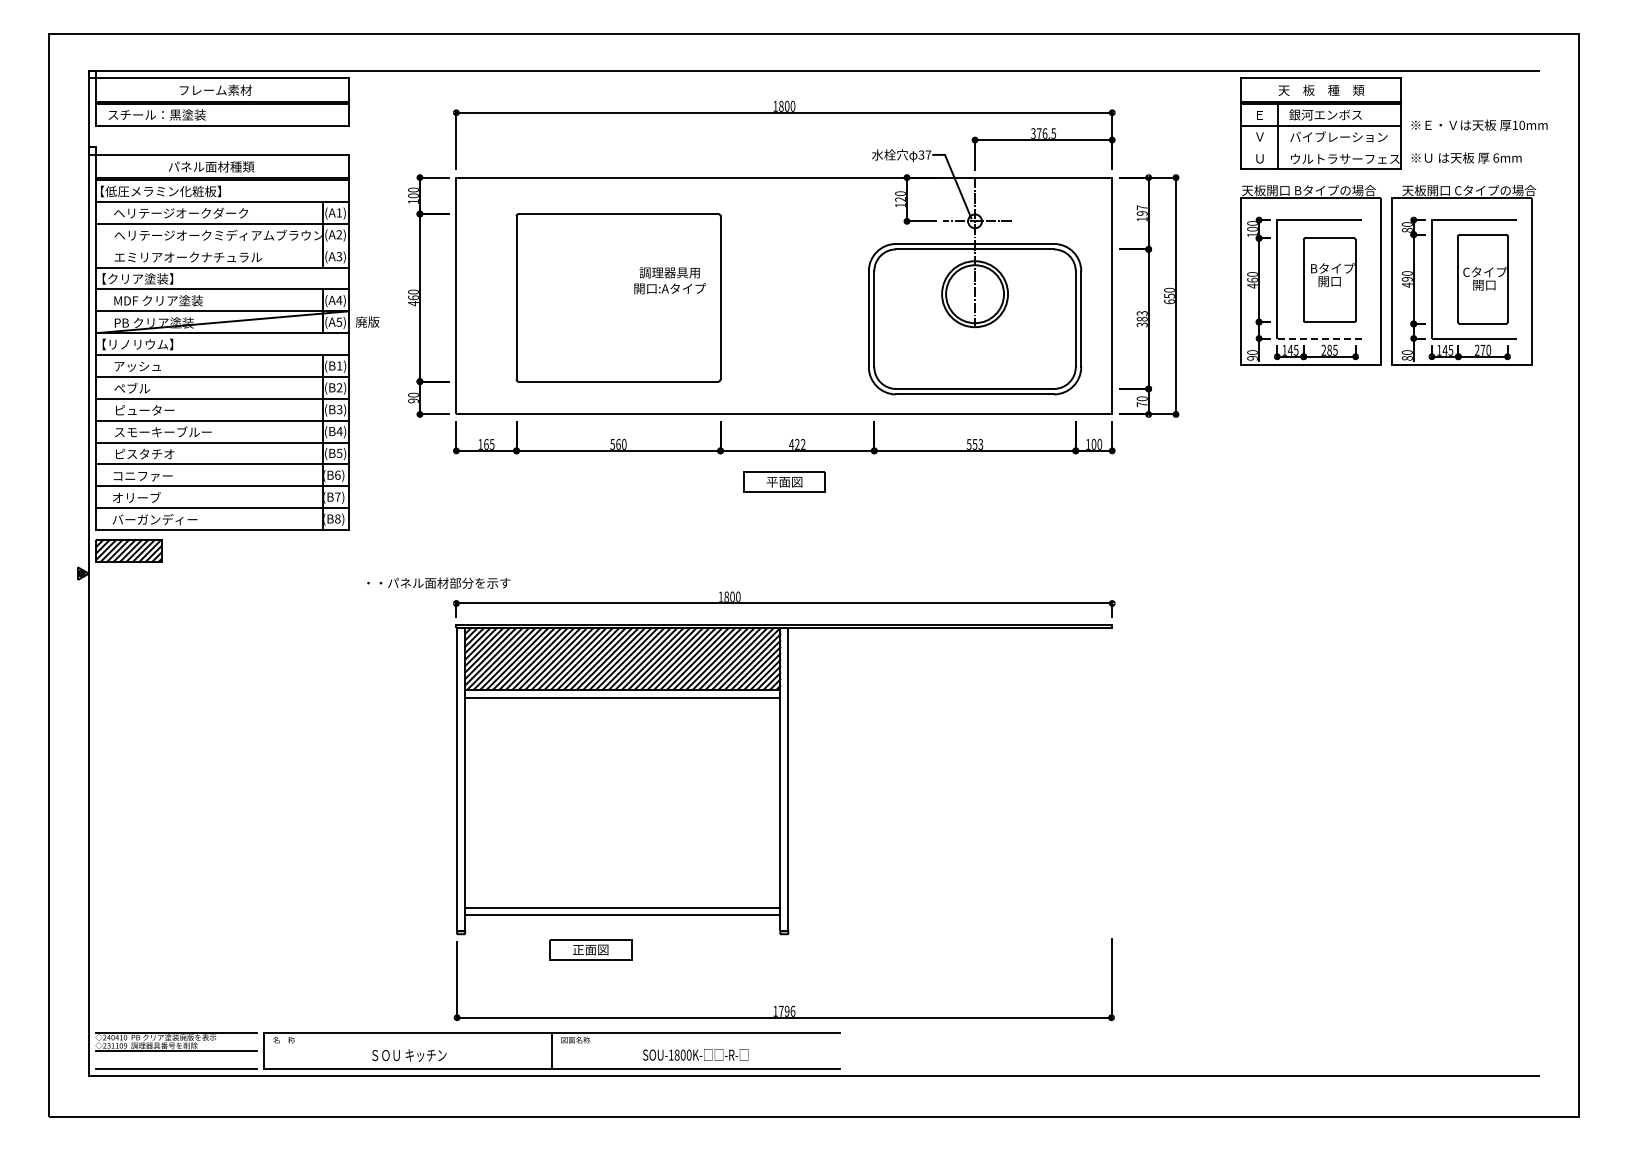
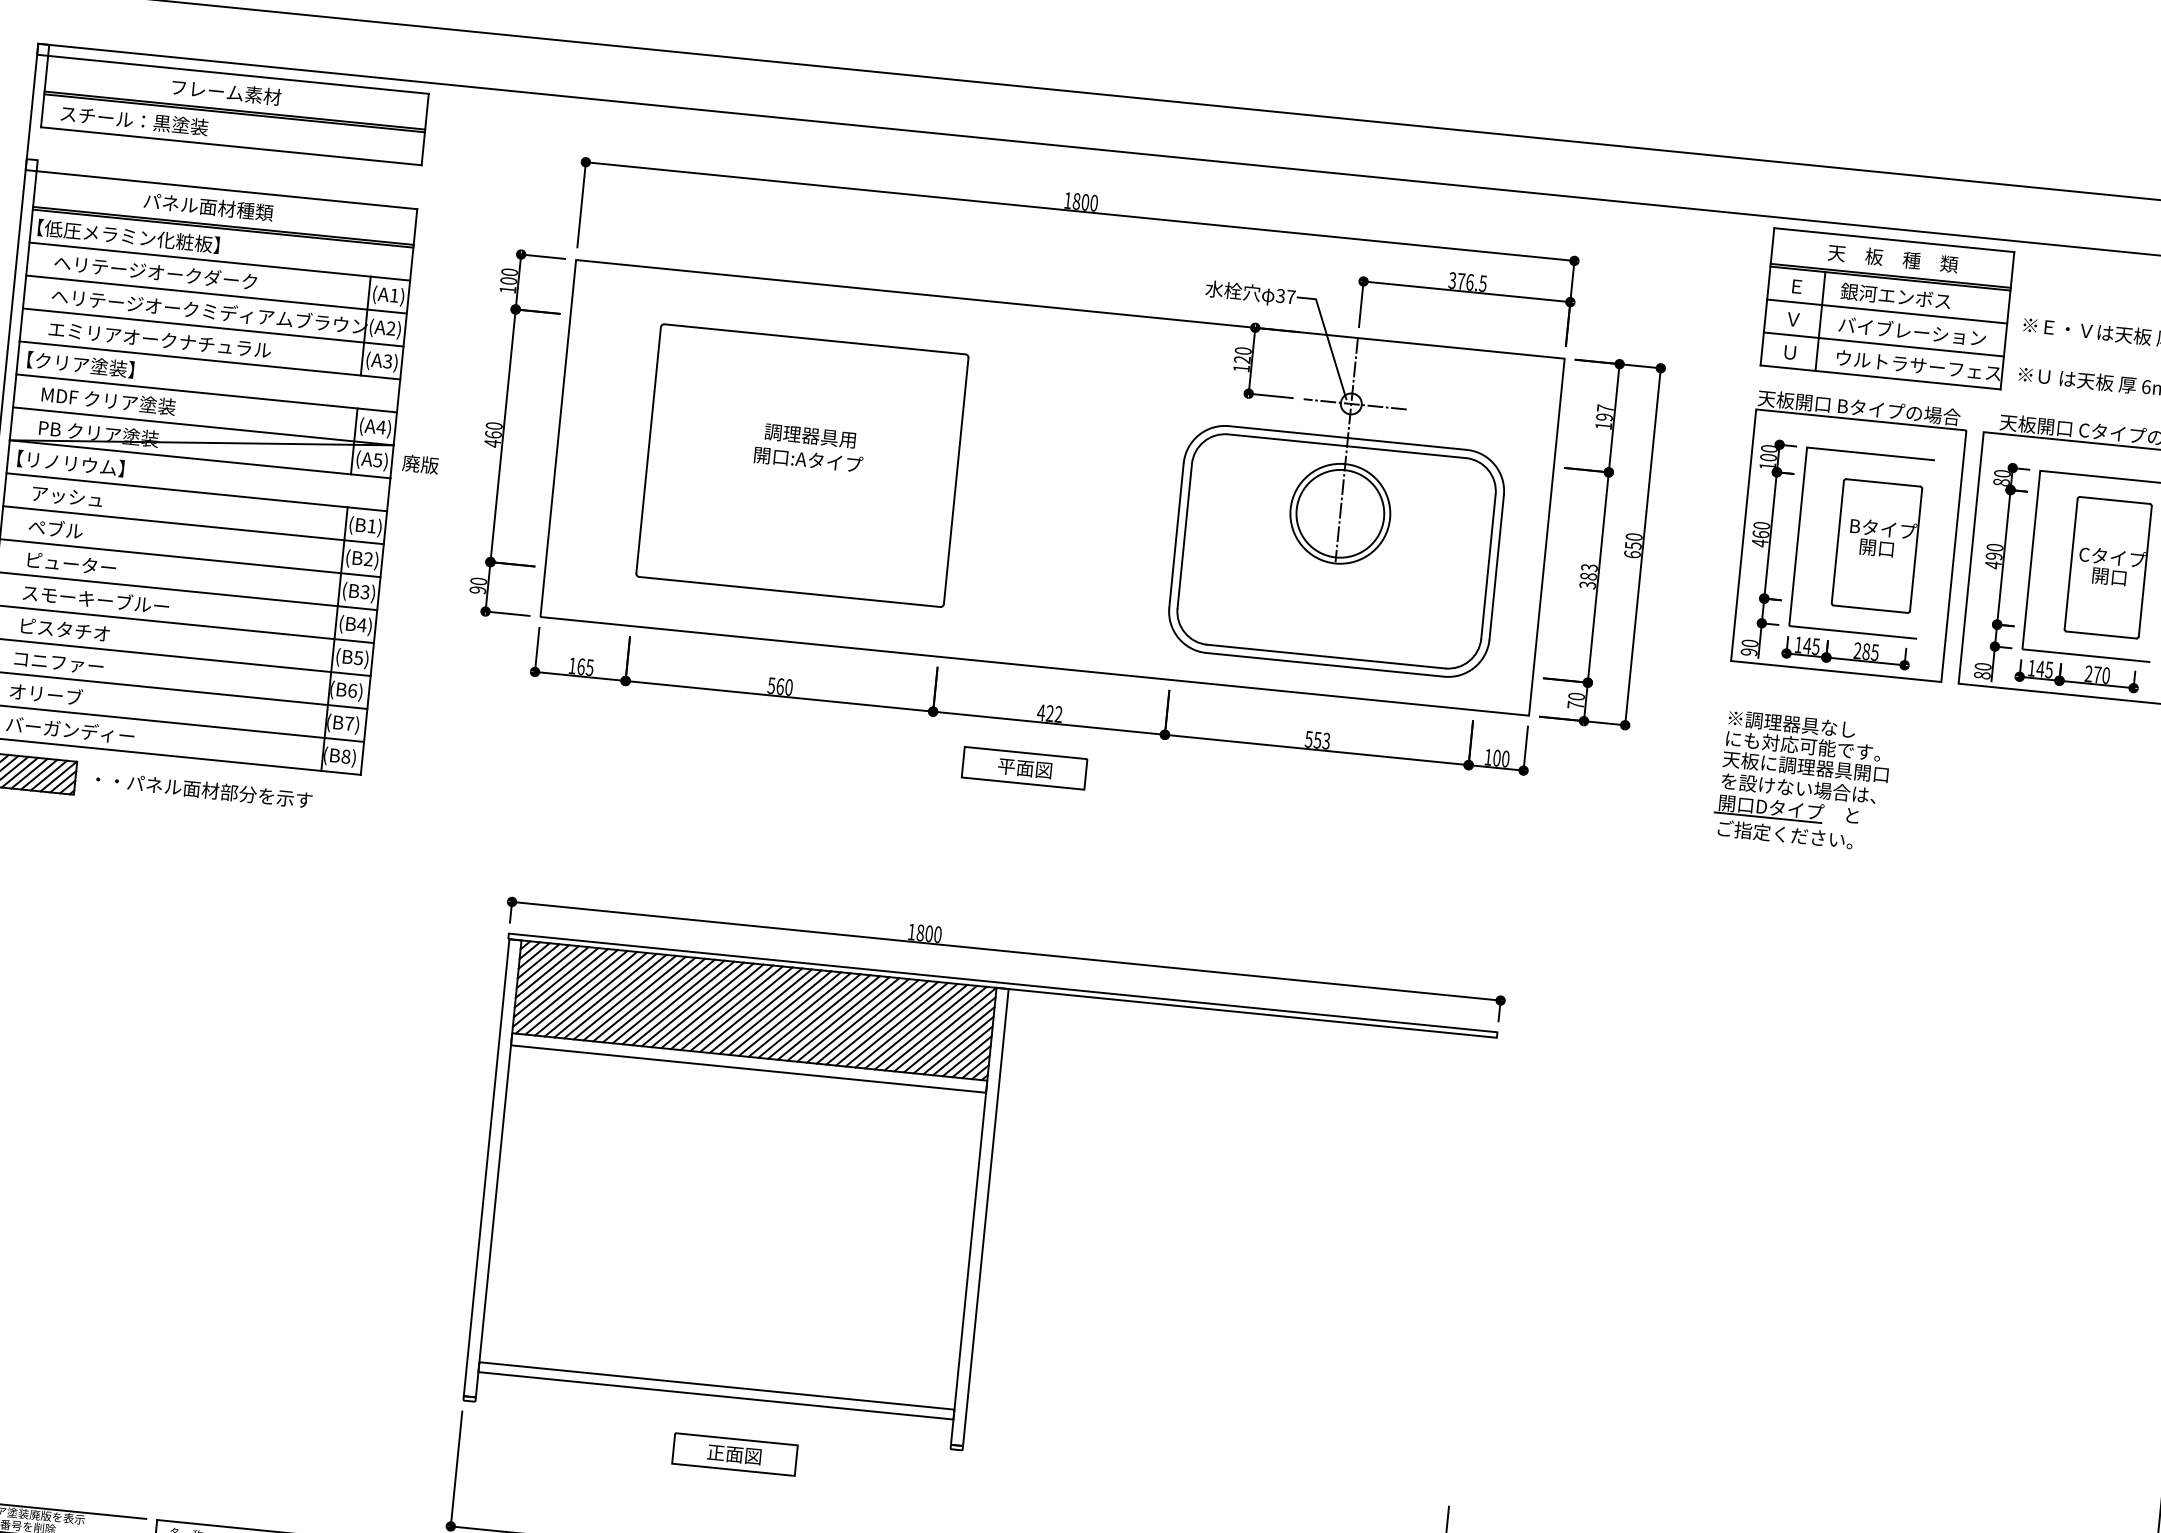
line: (1320, 147) -> (1883, 344), added
line: (222, 245) -> (213, 327), added
text: (670, 280) -> (810, 447), moved
line: (1319, 338) -> (1852, 632), dashed -> solid
part: (1296, 439) -> (1803, 781), added
text: (438, 582) -> (203, 788), moved
part: (590, 949) -> (734, 1453), moved

